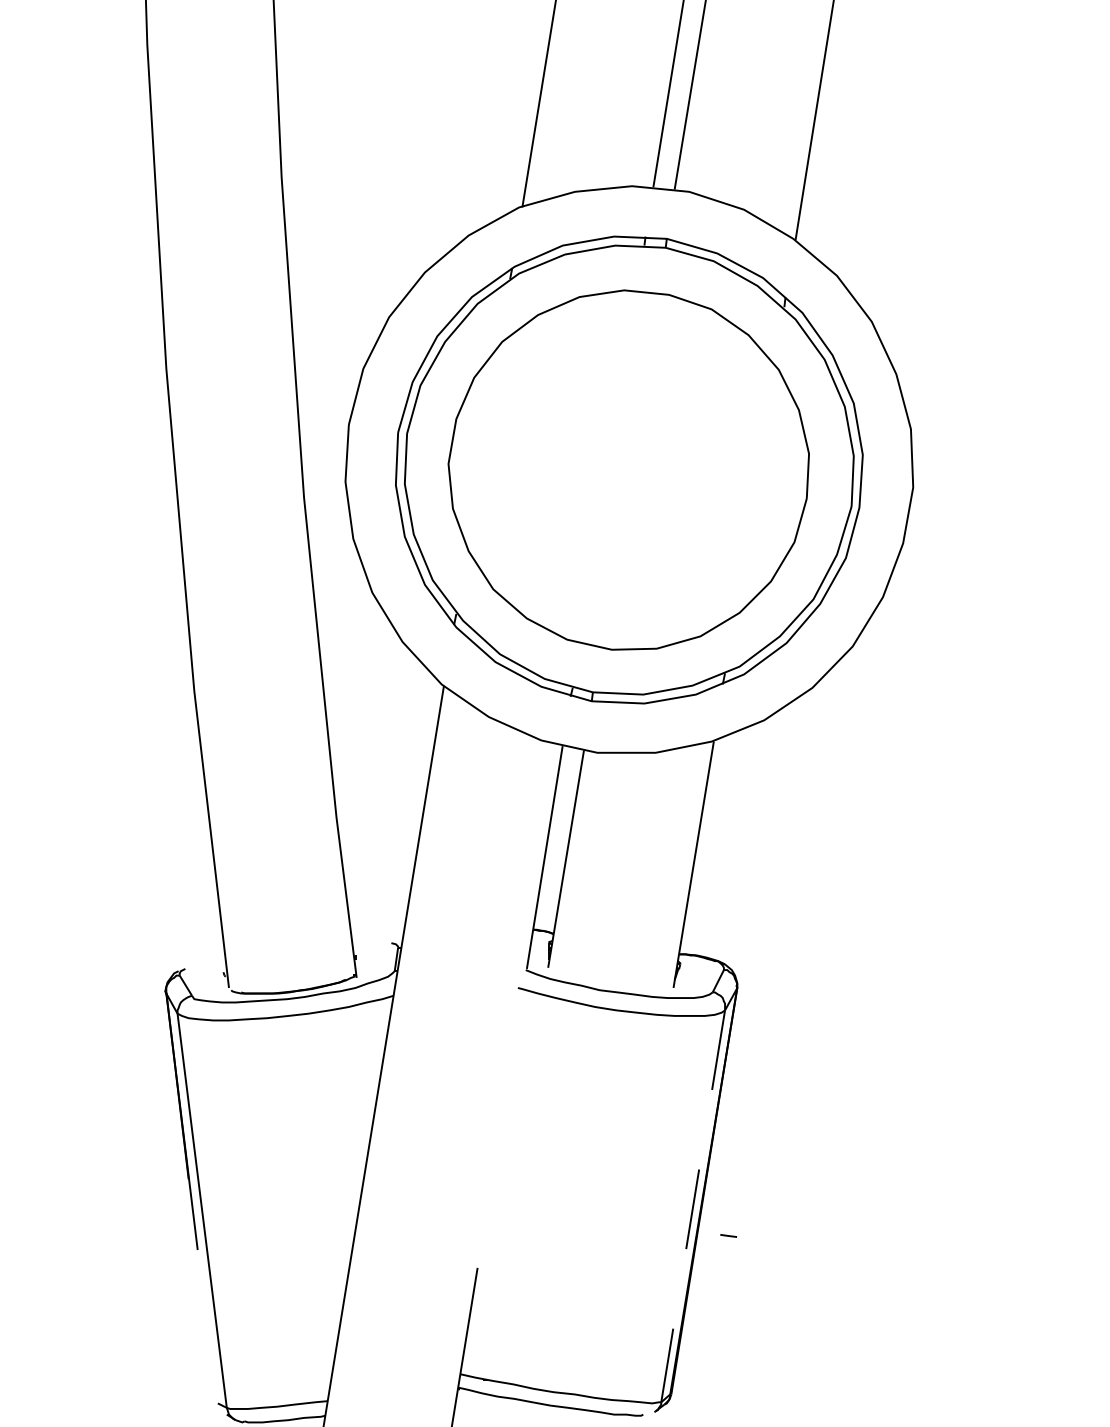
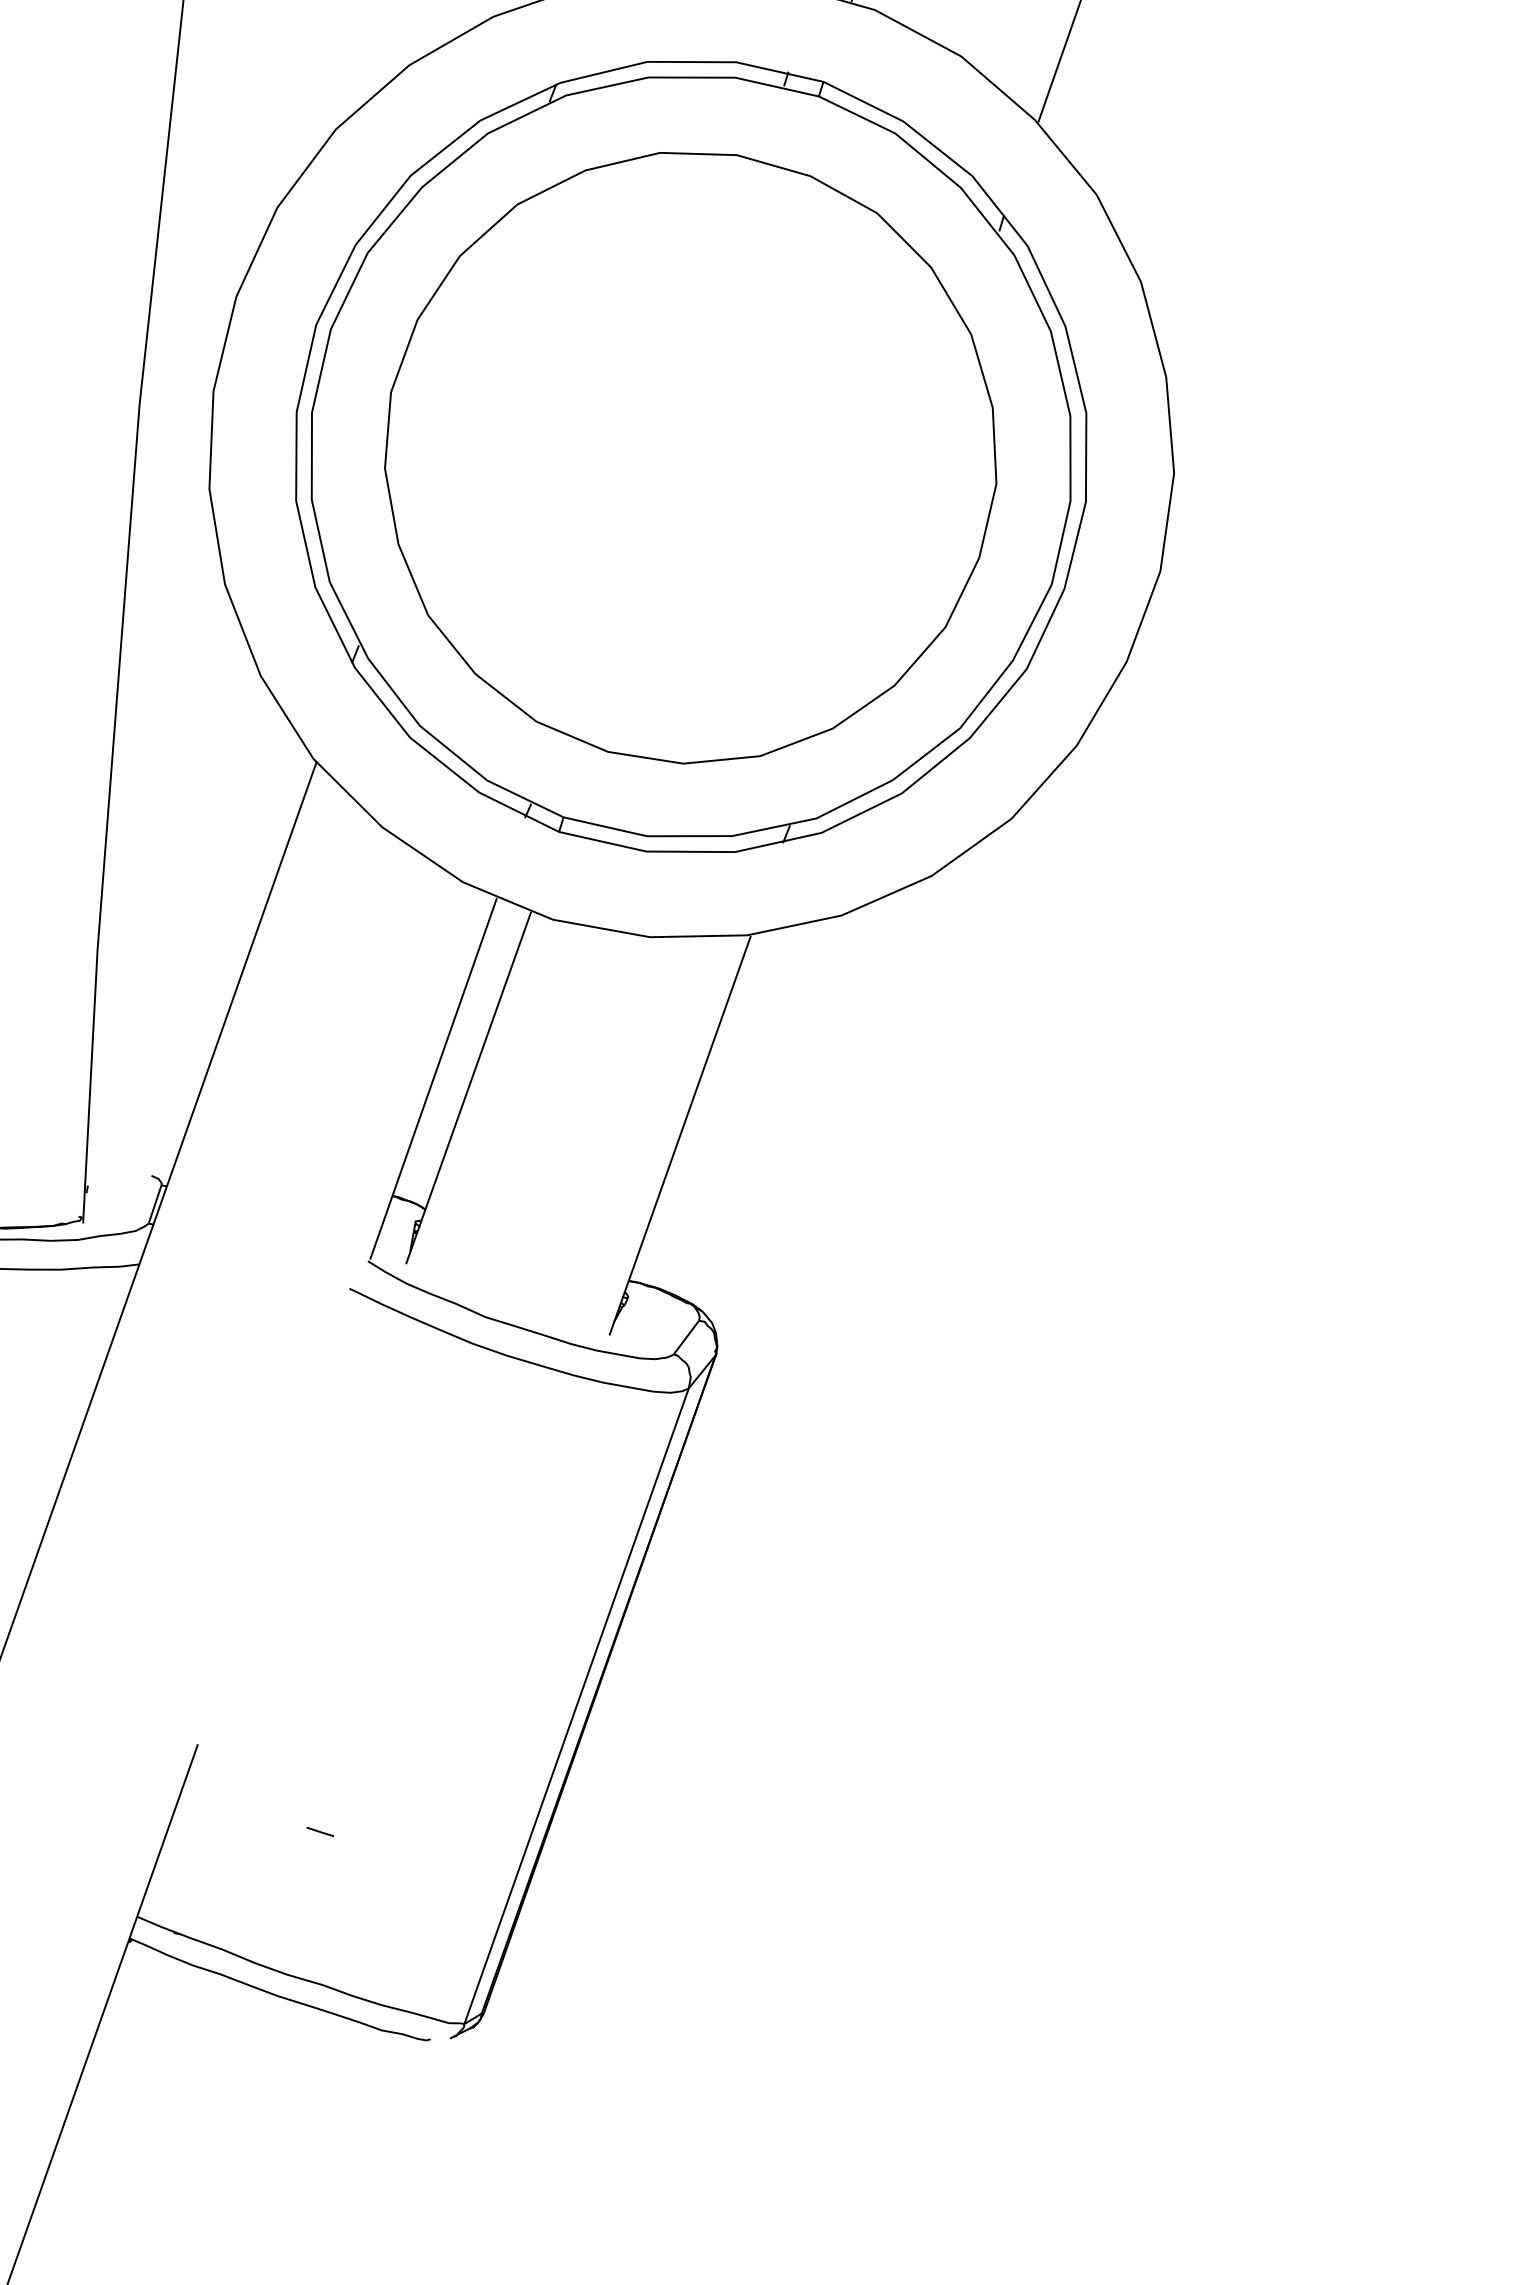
line: (693, 1206) -> (577, 1706), dashed -> solid
line: (728, 1235) -> (320, 1831), moved

